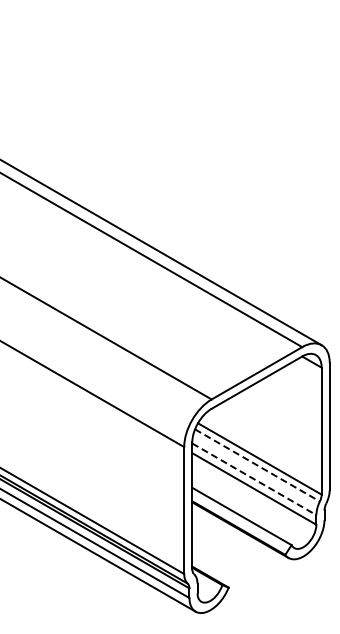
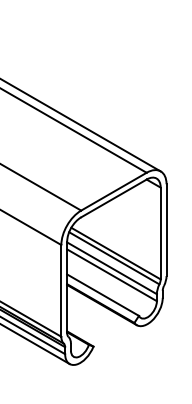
line: (257, 465) -> (114, 258), dashed -> solid
line: (254, 479) -> (112, 268), dashed -> solid

